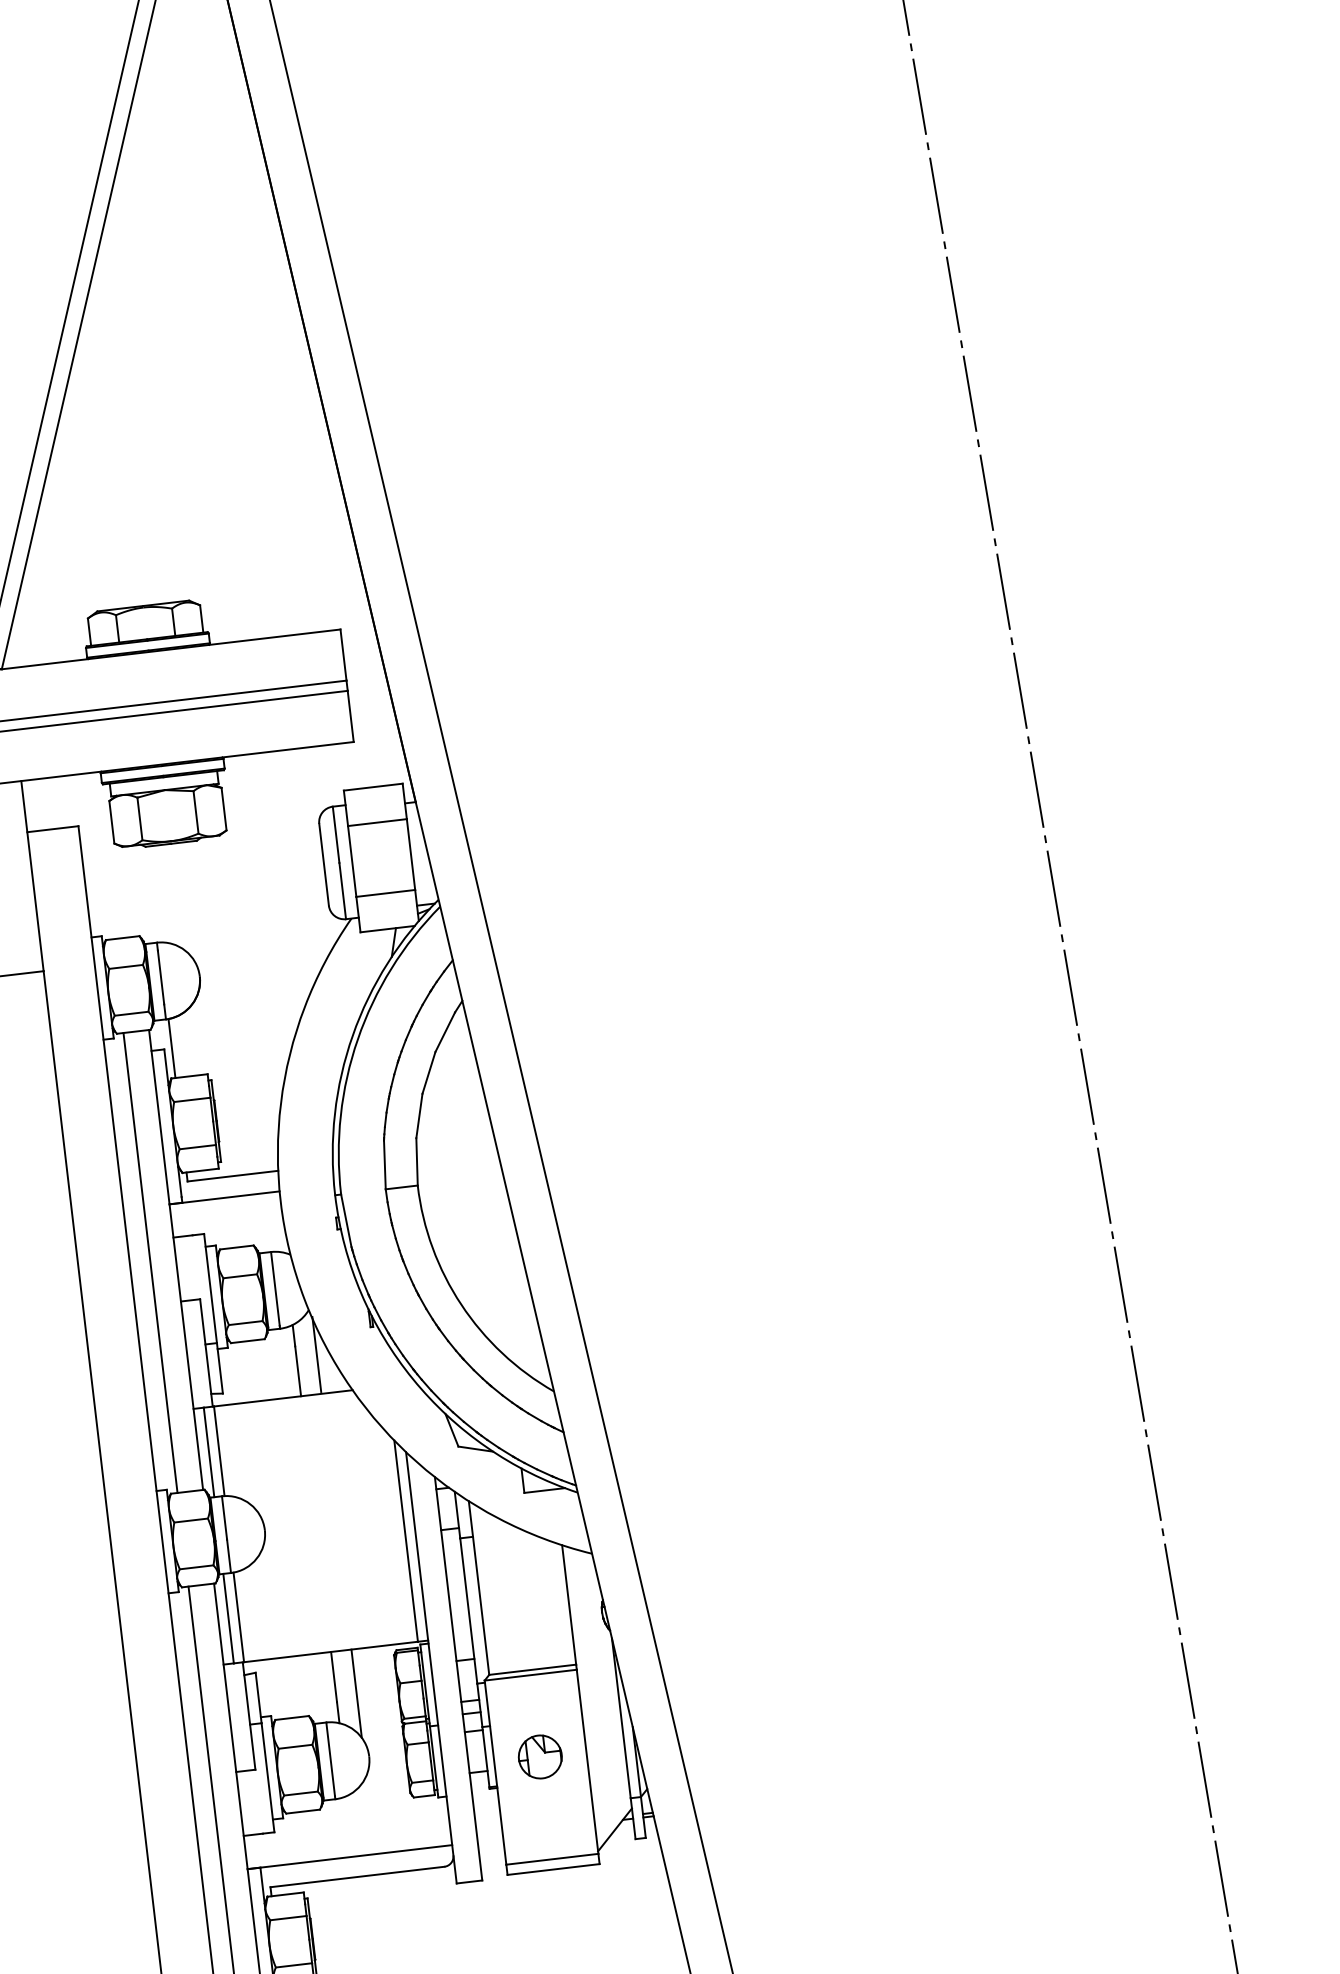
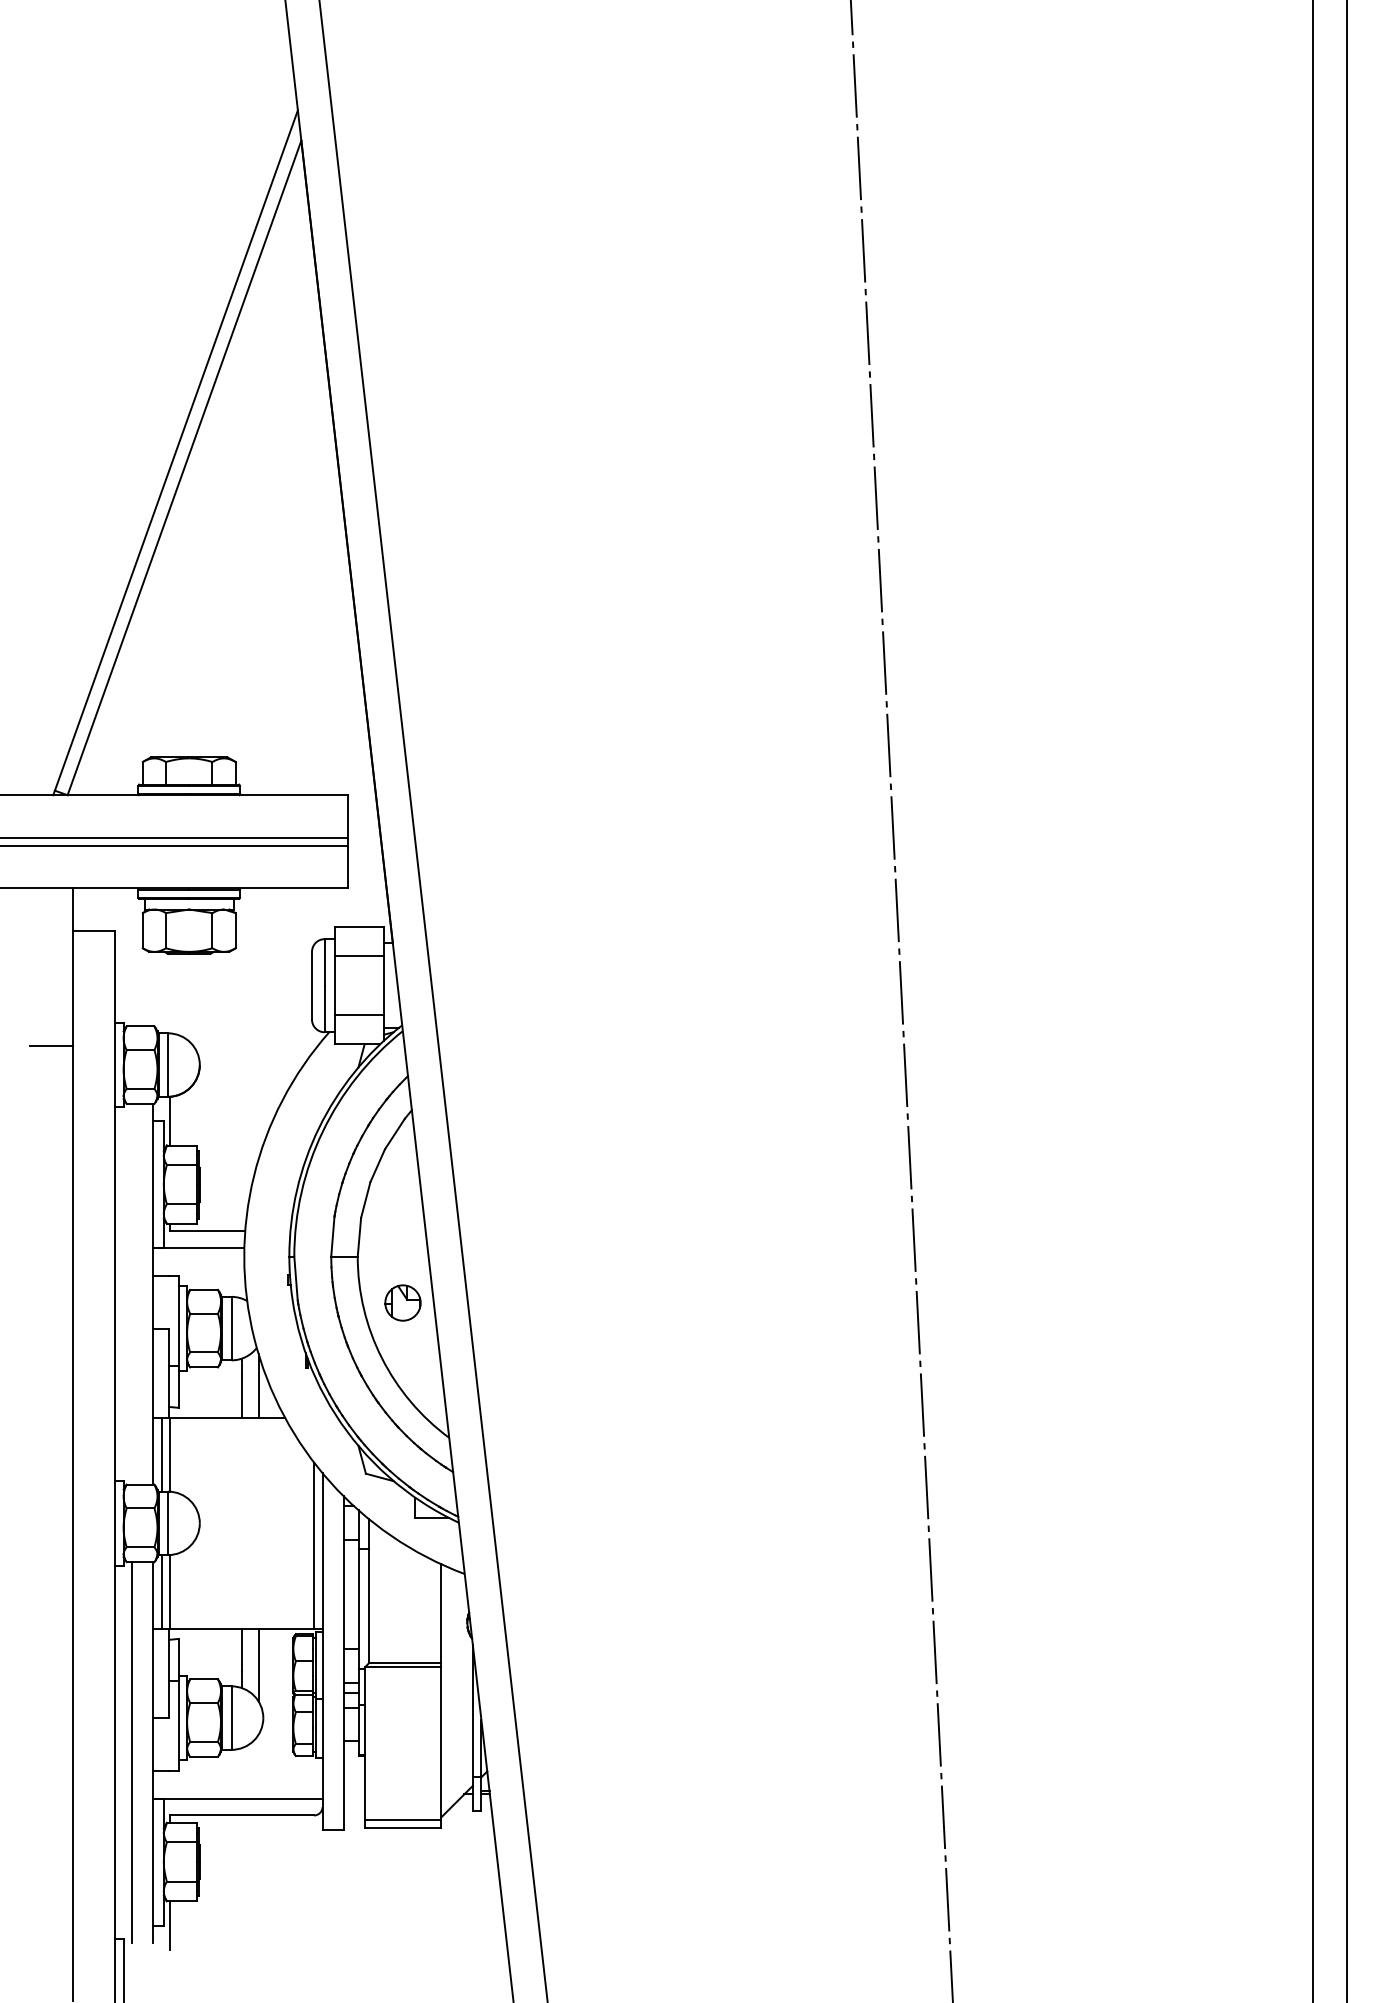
line: (150, 1262) -> (132, 1293), removed
part: (539, 1756) -> (402, 1302), moved

